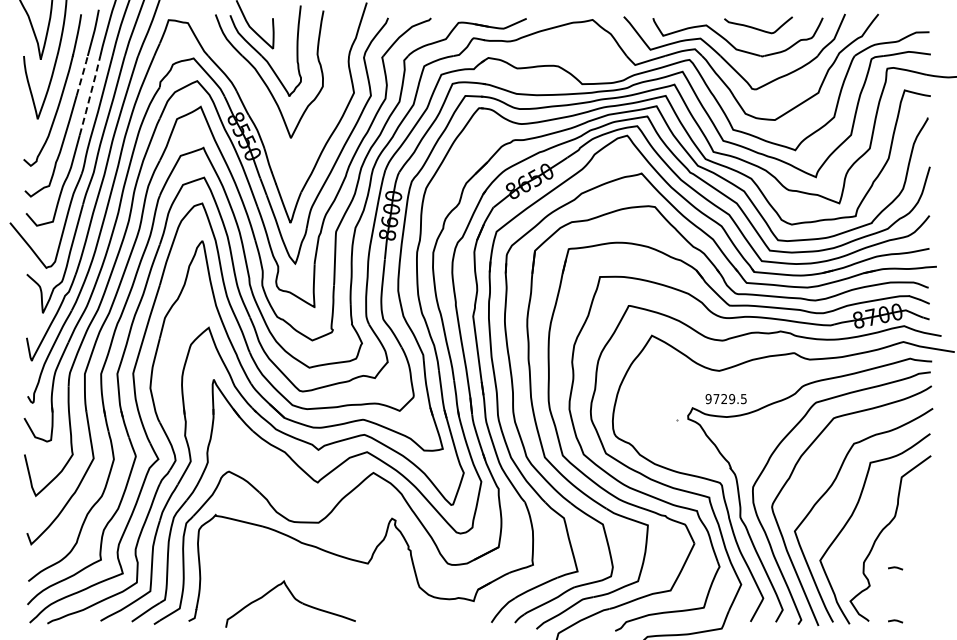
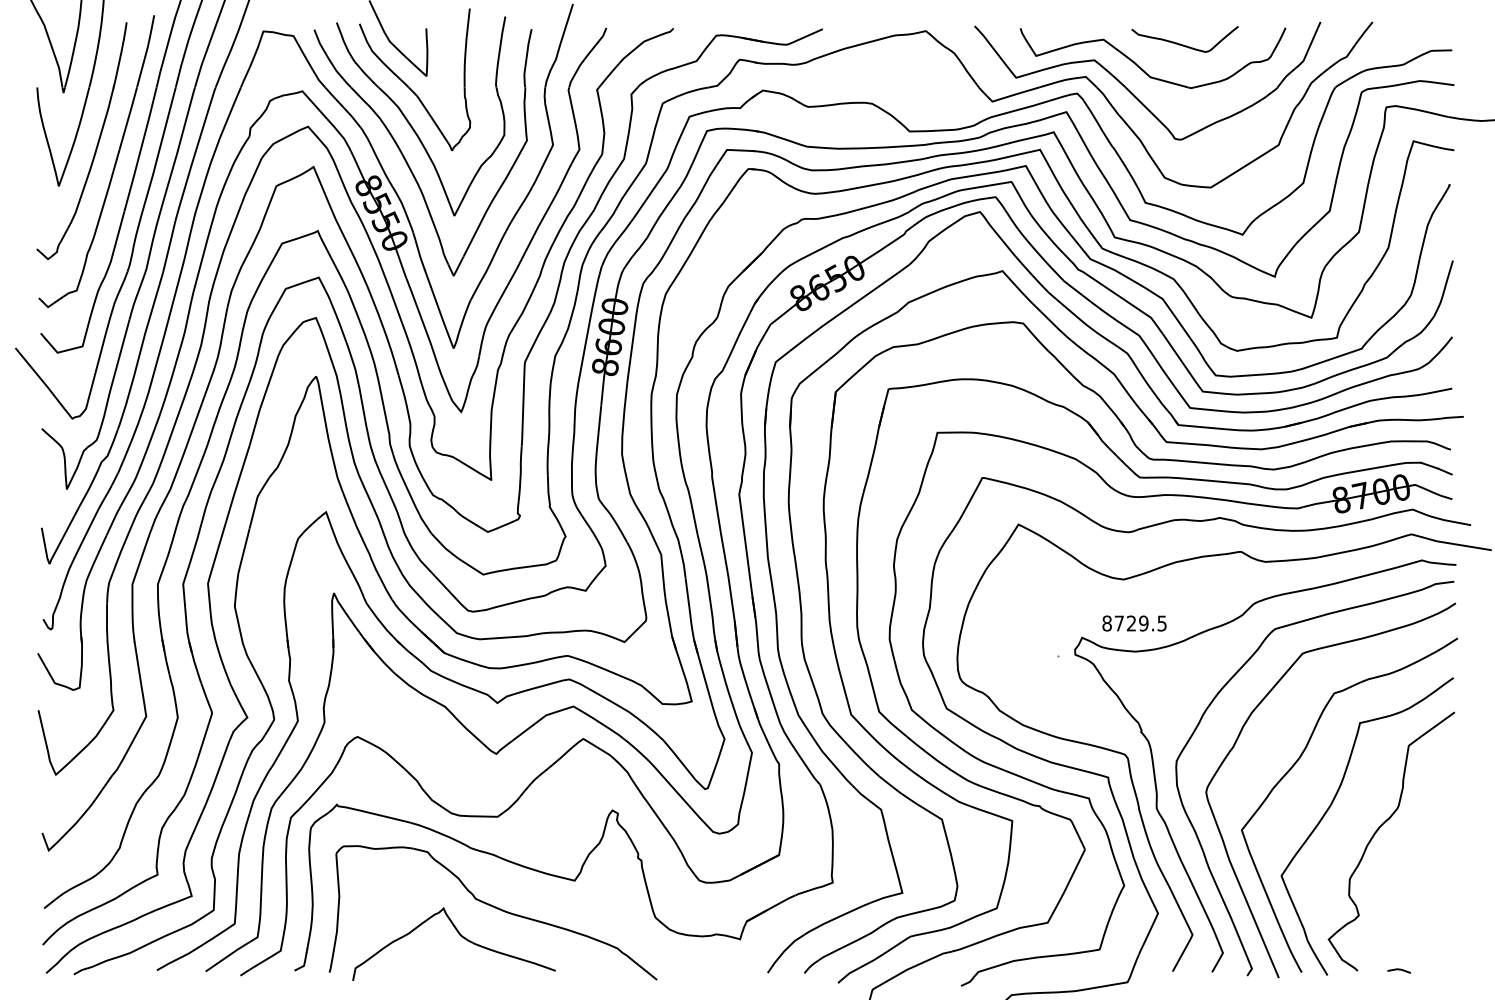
line: (82, 73) -> (128, 114), dashed -> solid
line: (90, 95) -> (141, 149), dashed -> solid
part: (260, 101) -> (406, 158), added
text: (708, 399) -> (1106, 624), 9729.5 -> 8729.5
line: (895, 568) -> (1399, 888), removed
part: (315, 583) -> (492, 911), added

